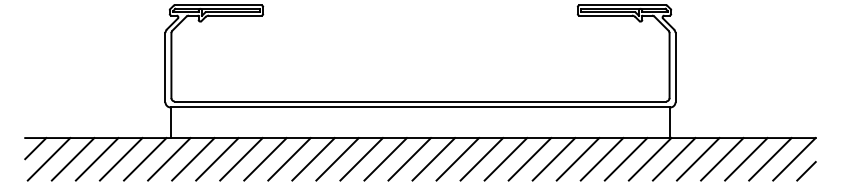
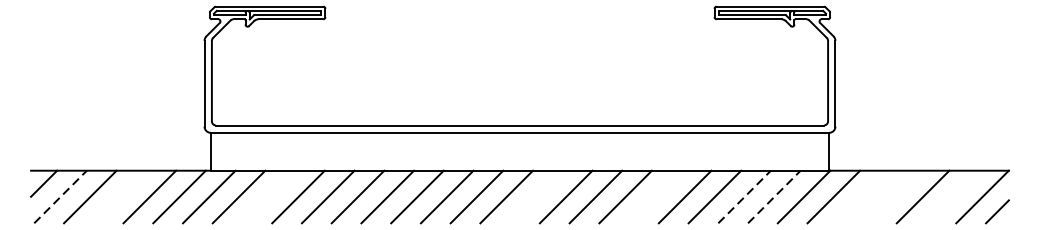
line: (49, 158) -> (61, 196), solid -> dashed
line: (602, 158) -> (745, 196), solid -> dashed
line: (626, 158) -> (774, 196), solid -> dashed
line: (96, 159) -> (119, 197), removed
line: (217, 159) -> (268, 197), removed
line: (433, 159) -> (536, 197), removed
line: (529, 159) -> (654, 197), removed
line: (698, 159) -> (863, 197), removed
line: (722, 159) -> (893, 197), removed
line: (770, 159) -> (952, 197), removed

